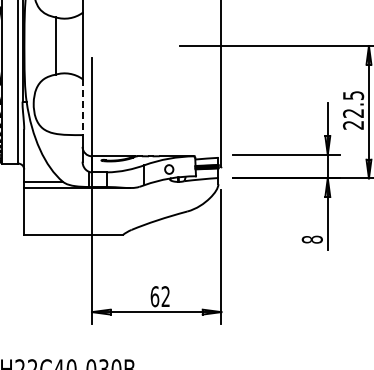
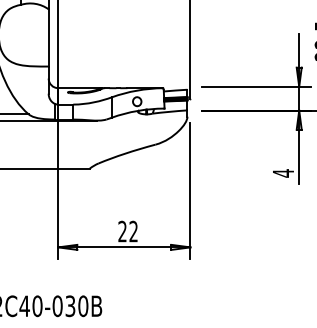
line: (82, 107) -> (48, 38), dashed -> solid
text: (311, 239) -> (282, 173), 8 -> 4
text: (154, 296) -> (122, 231), 62 -> 22

